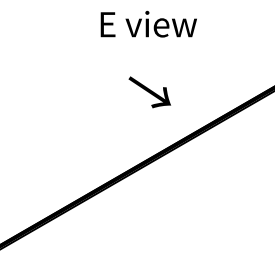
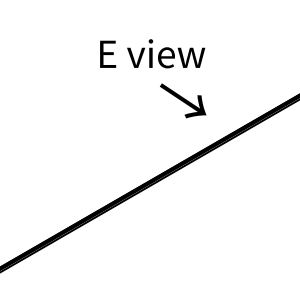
text: (148, 23) -> (152, 52), moved
text: (149, 92) -> (182, 101), moved

